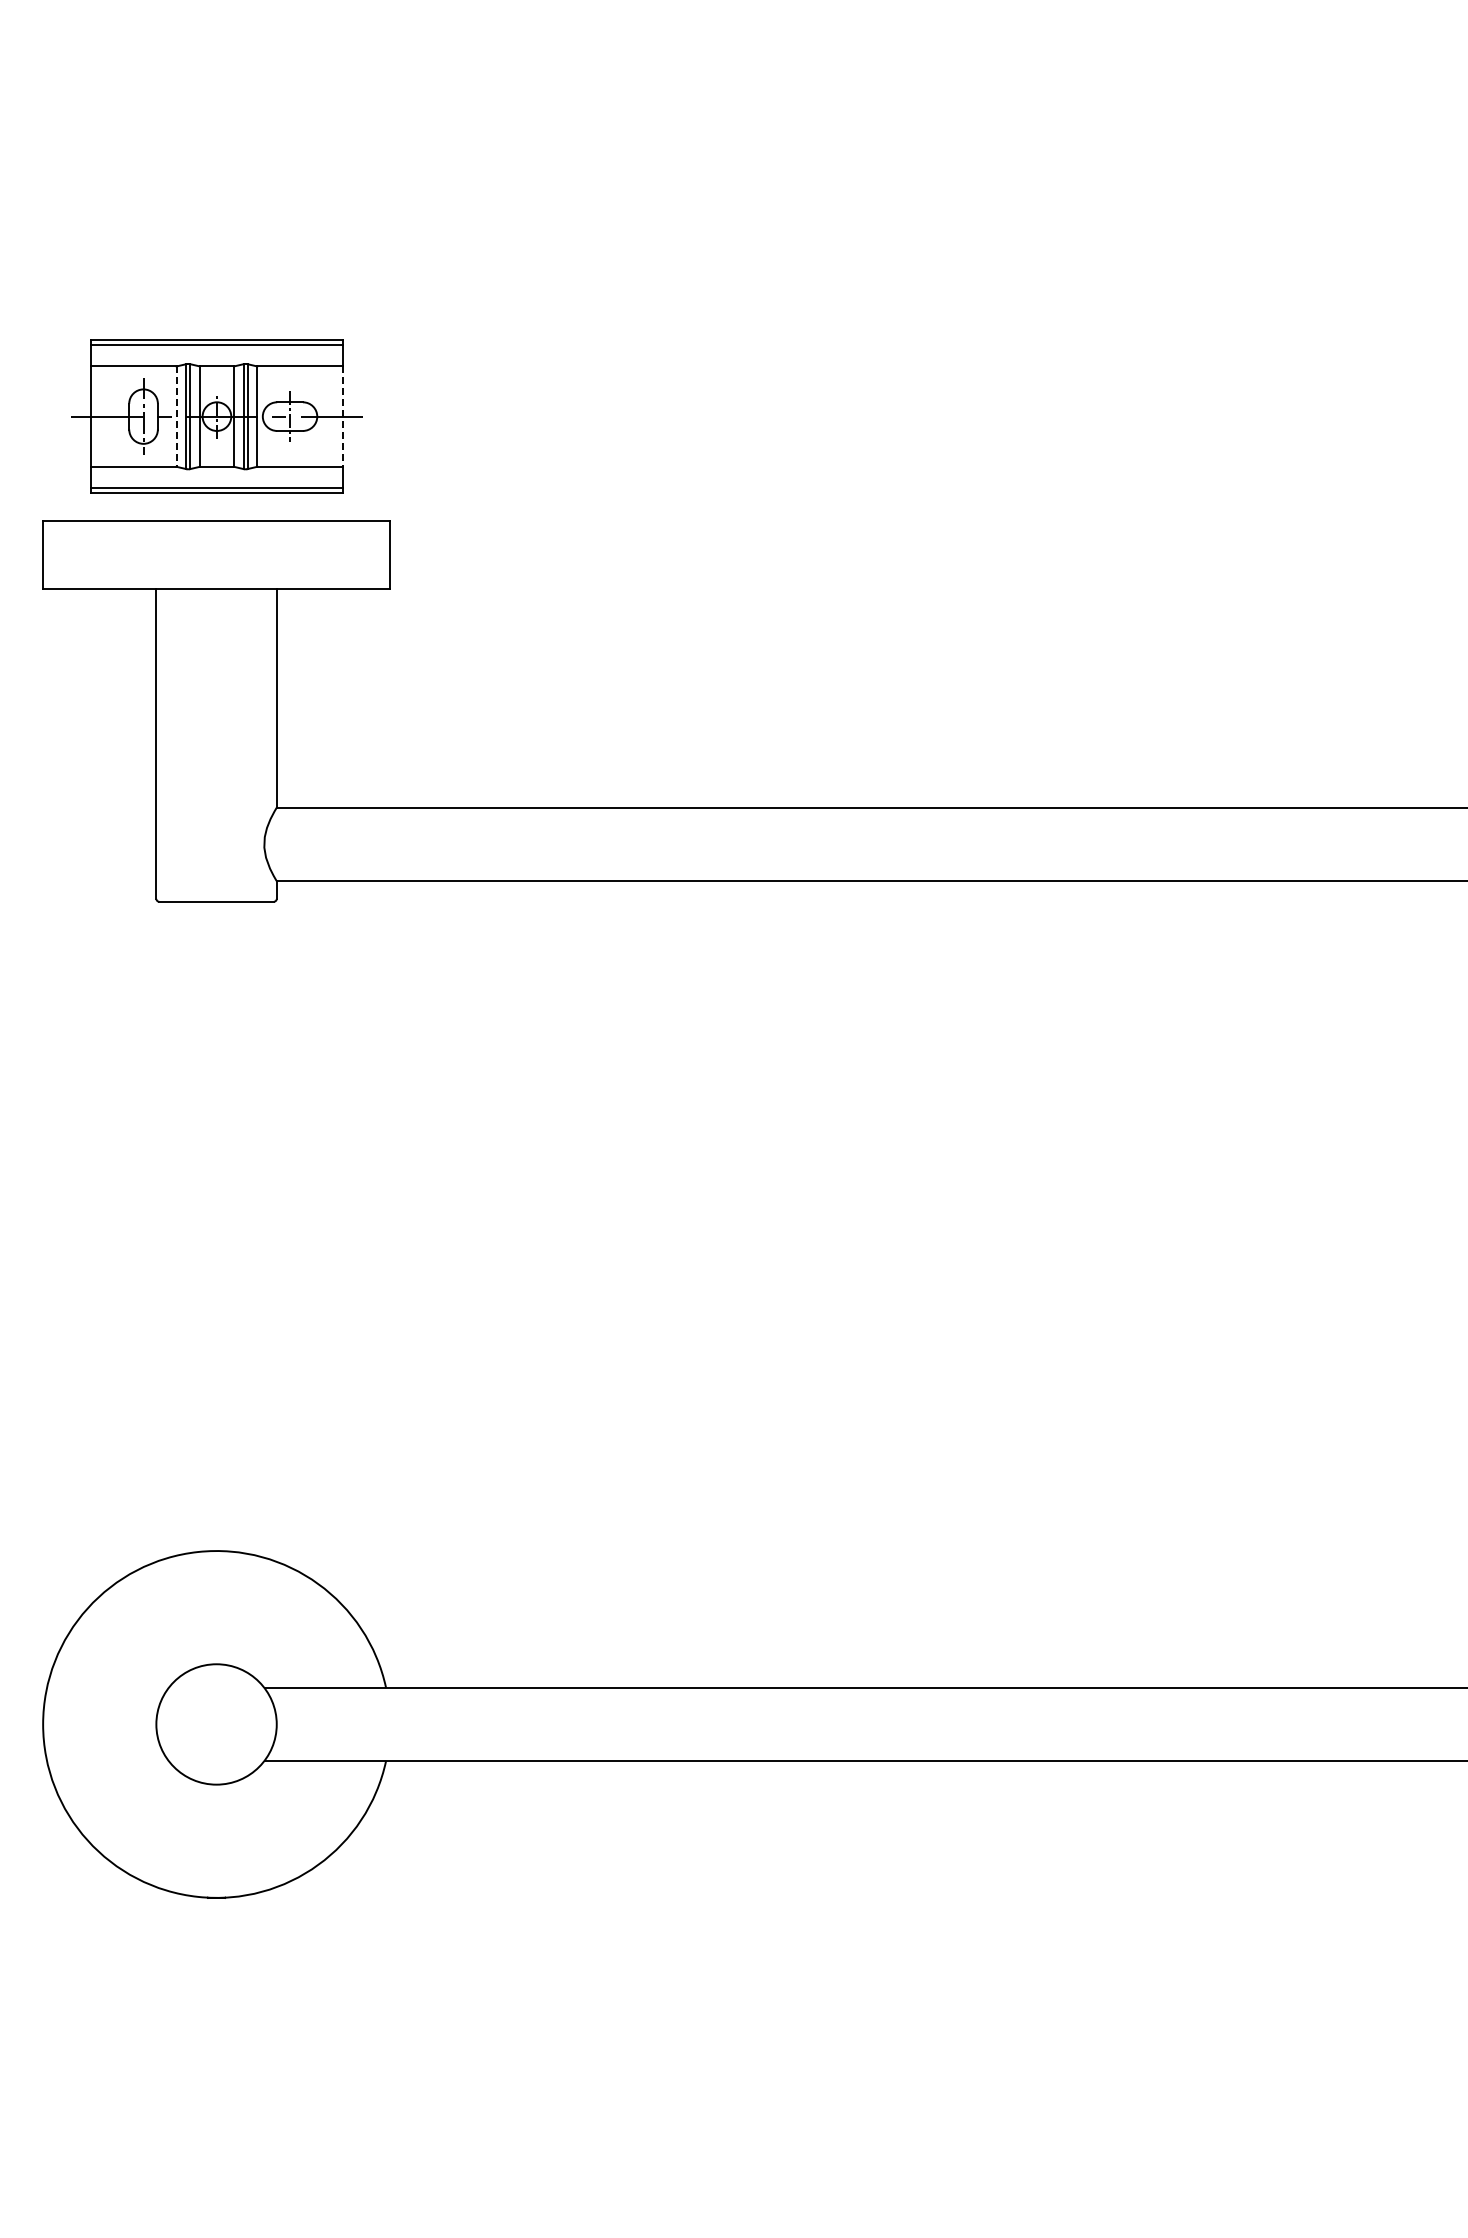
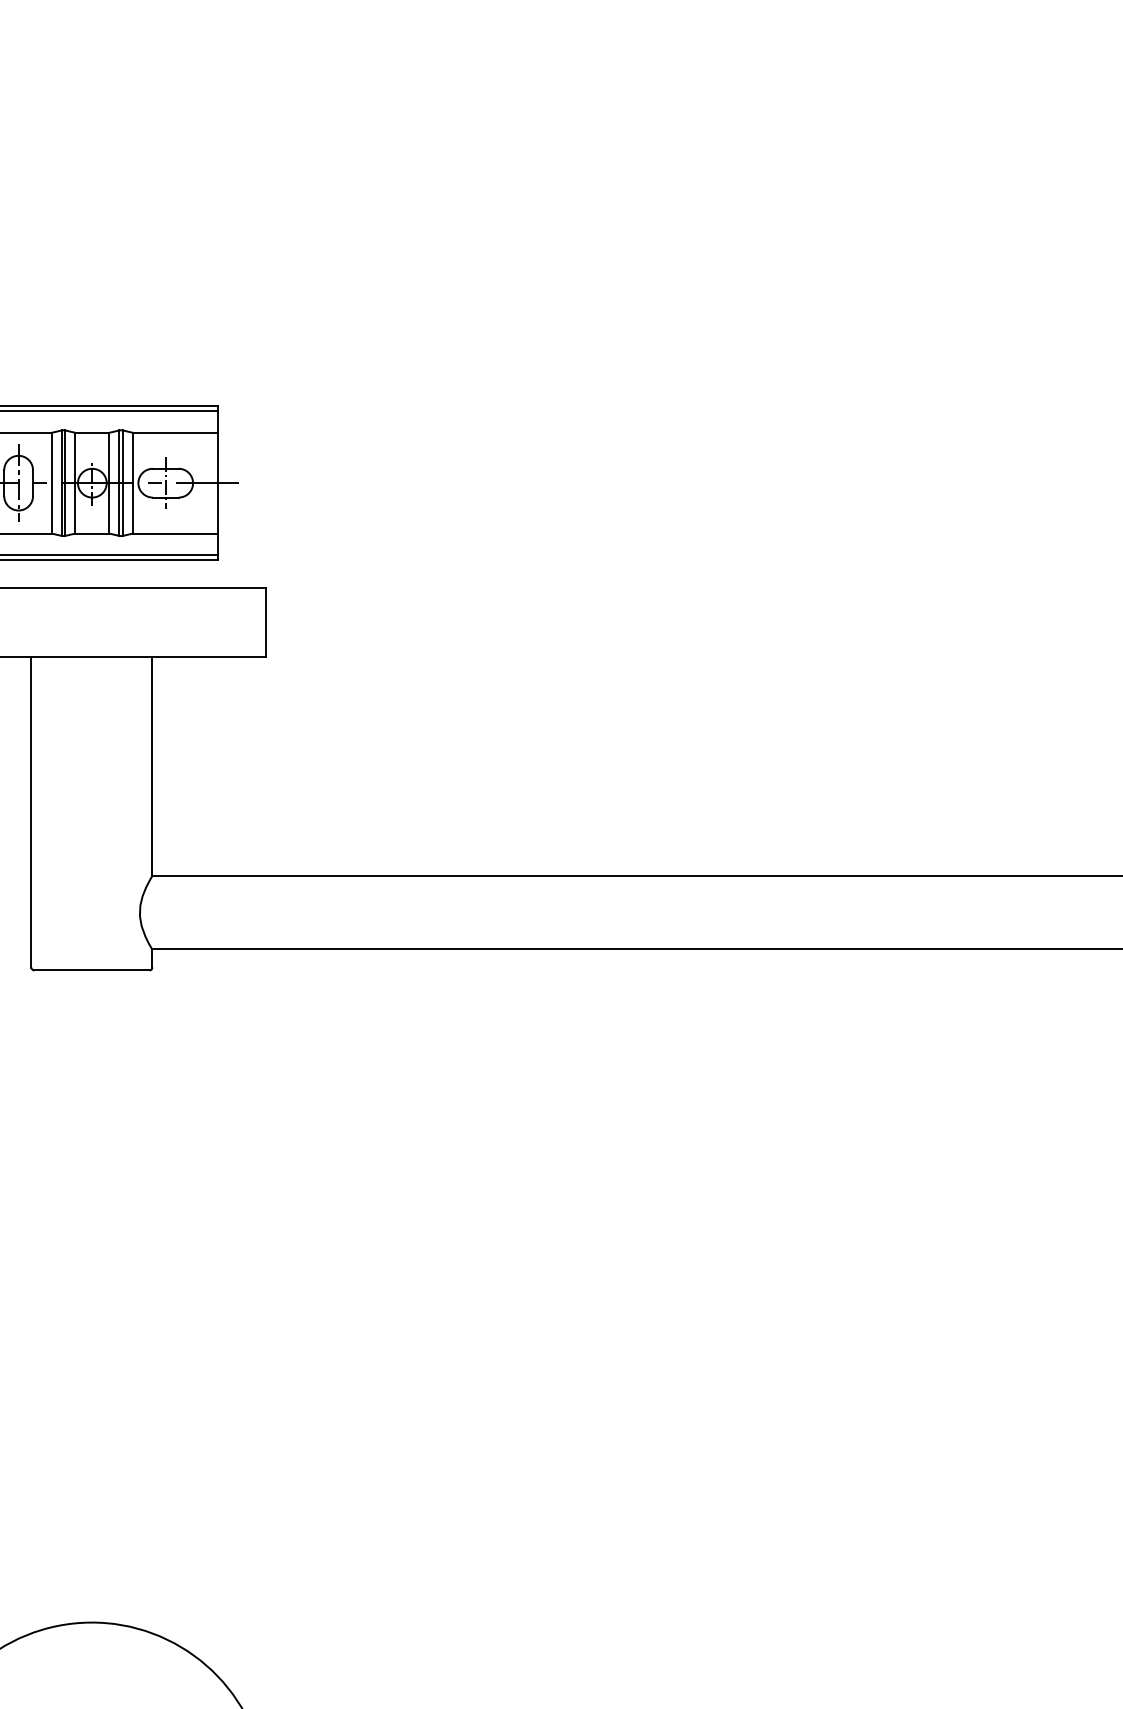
line: (176, 417) -> (51, 484), dashed -> solid
line: (342, 417) -> (218, 484), dashed -> solid

